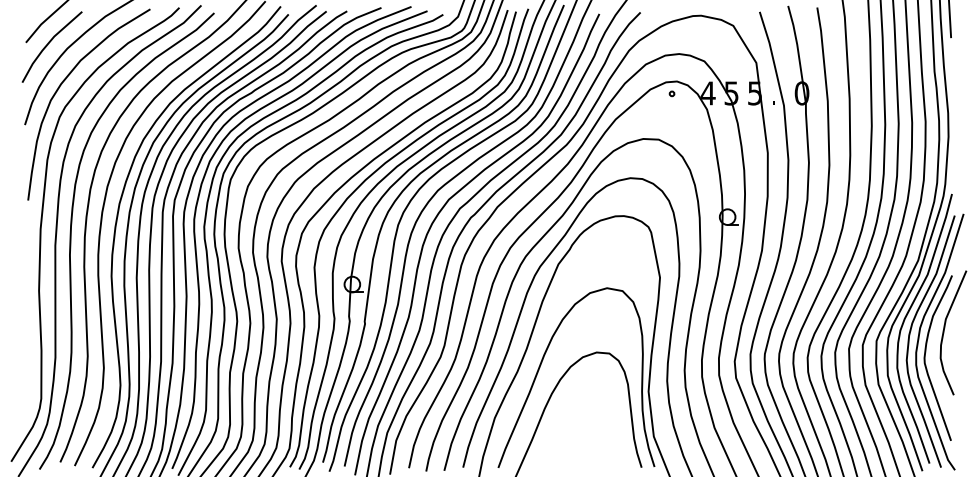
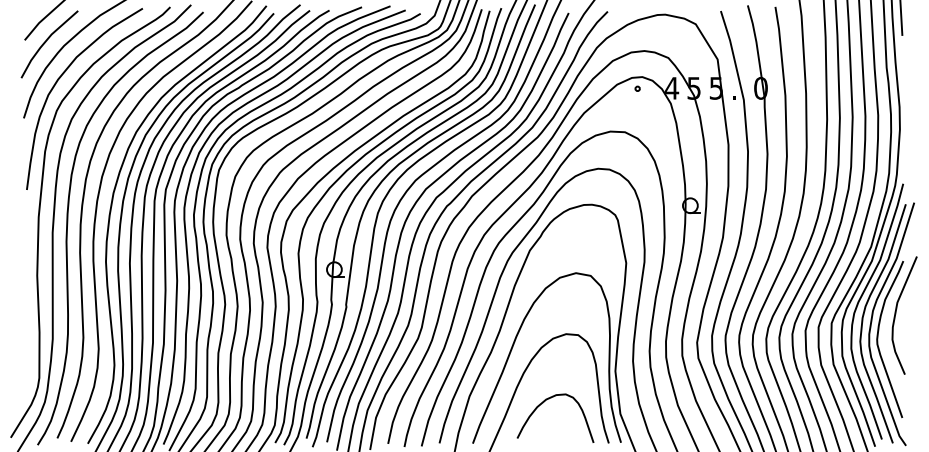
curve: (572, 425) -> (543, 403), added

